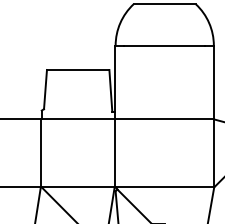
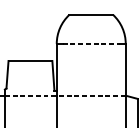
line: (164, 45) -> (91, 43), solid -> dashed
line: (128, 119) -> (65, 95), solid -> dashed

